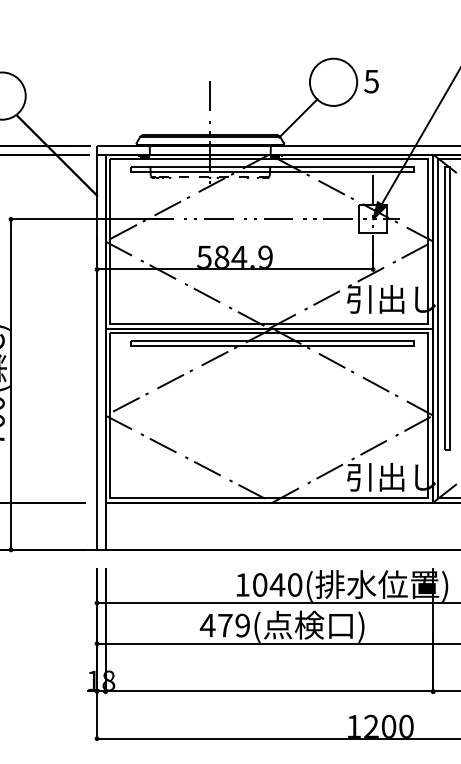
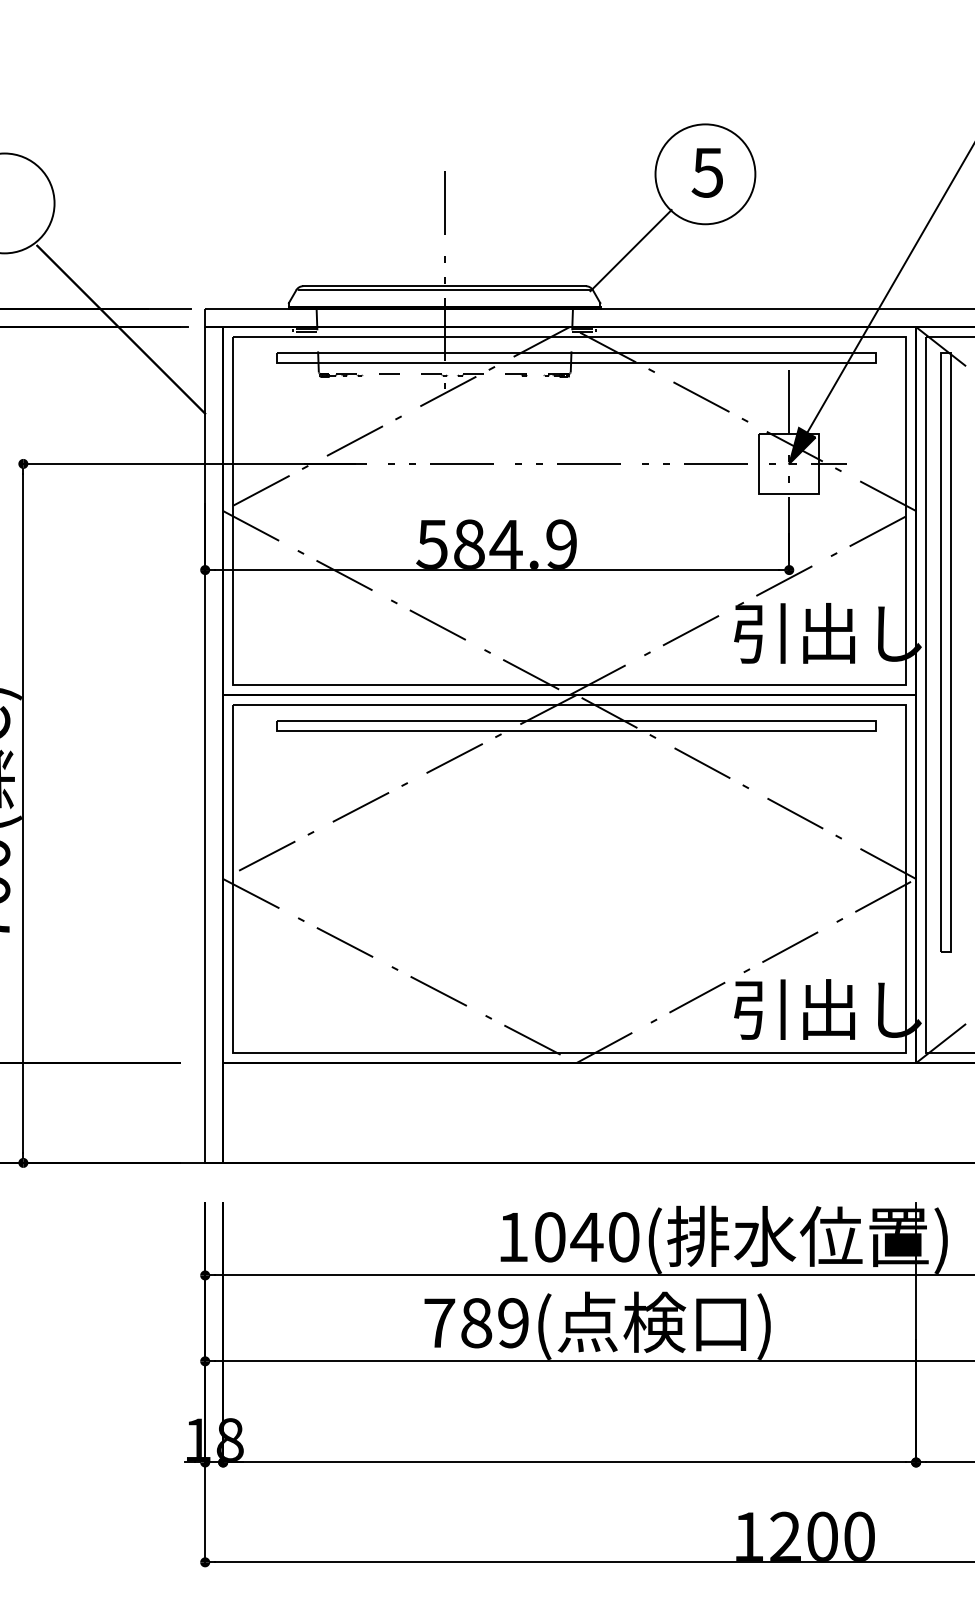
text: (371, 81) -> (707, 172), moved
text: (215, 625) -> (455, 1322), 479( -> 789(

